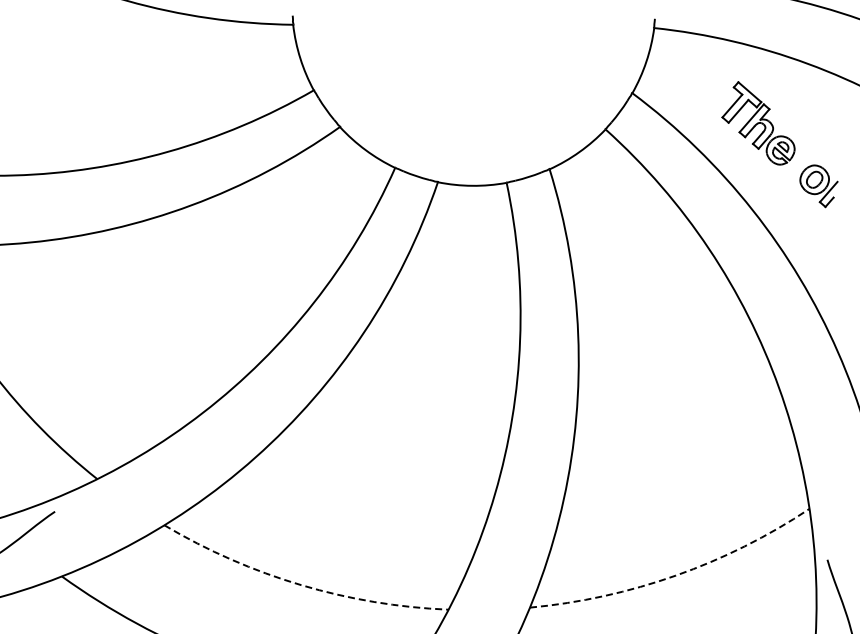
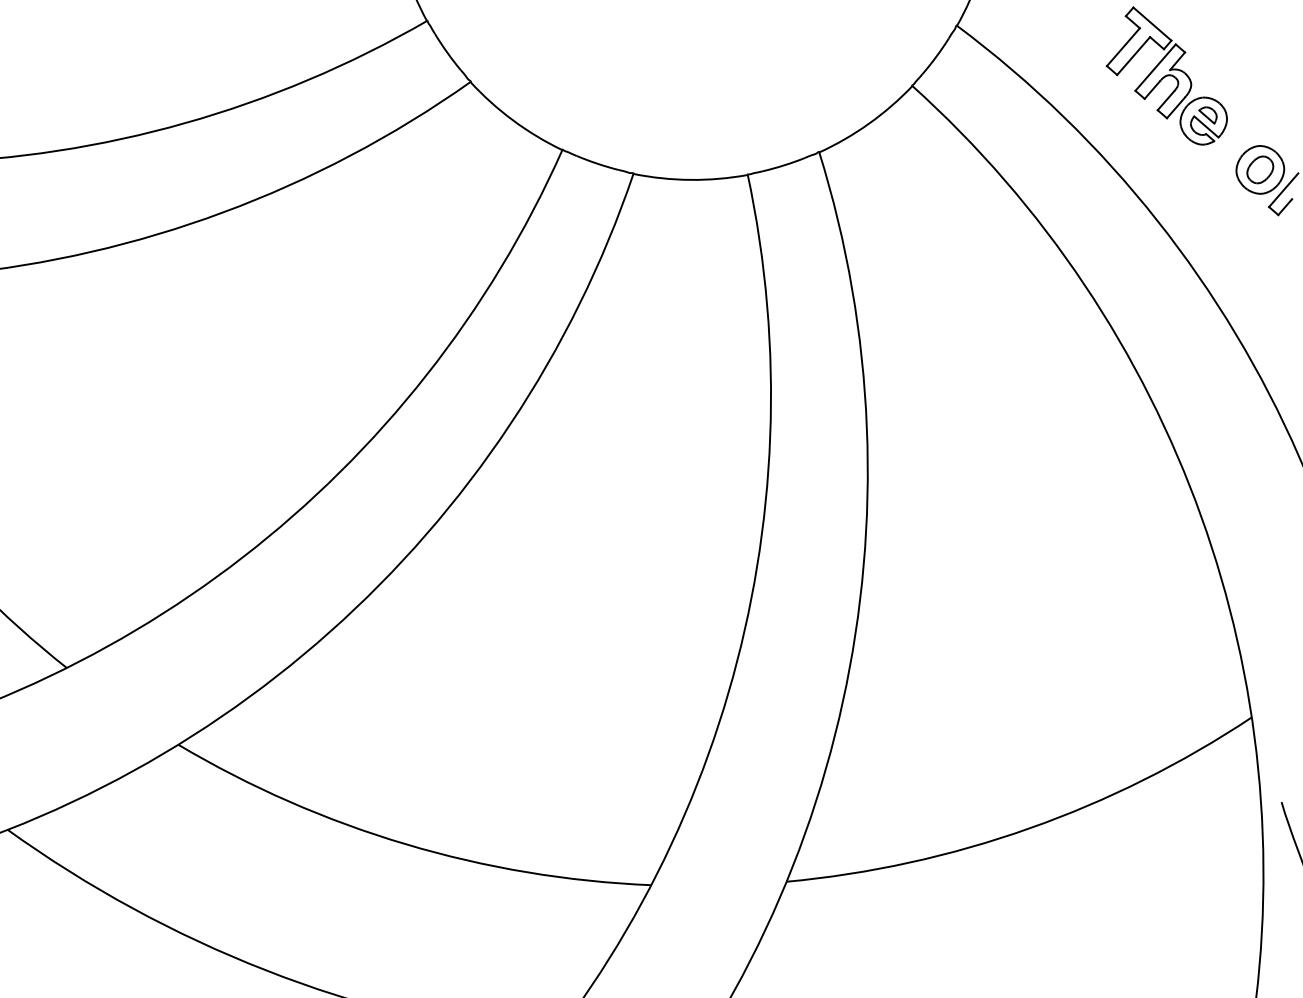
arc: (675, 575) -> (1028, 828), dashed -> solid
arc: (301, 585) -> (406, 844), dashed -> solid

